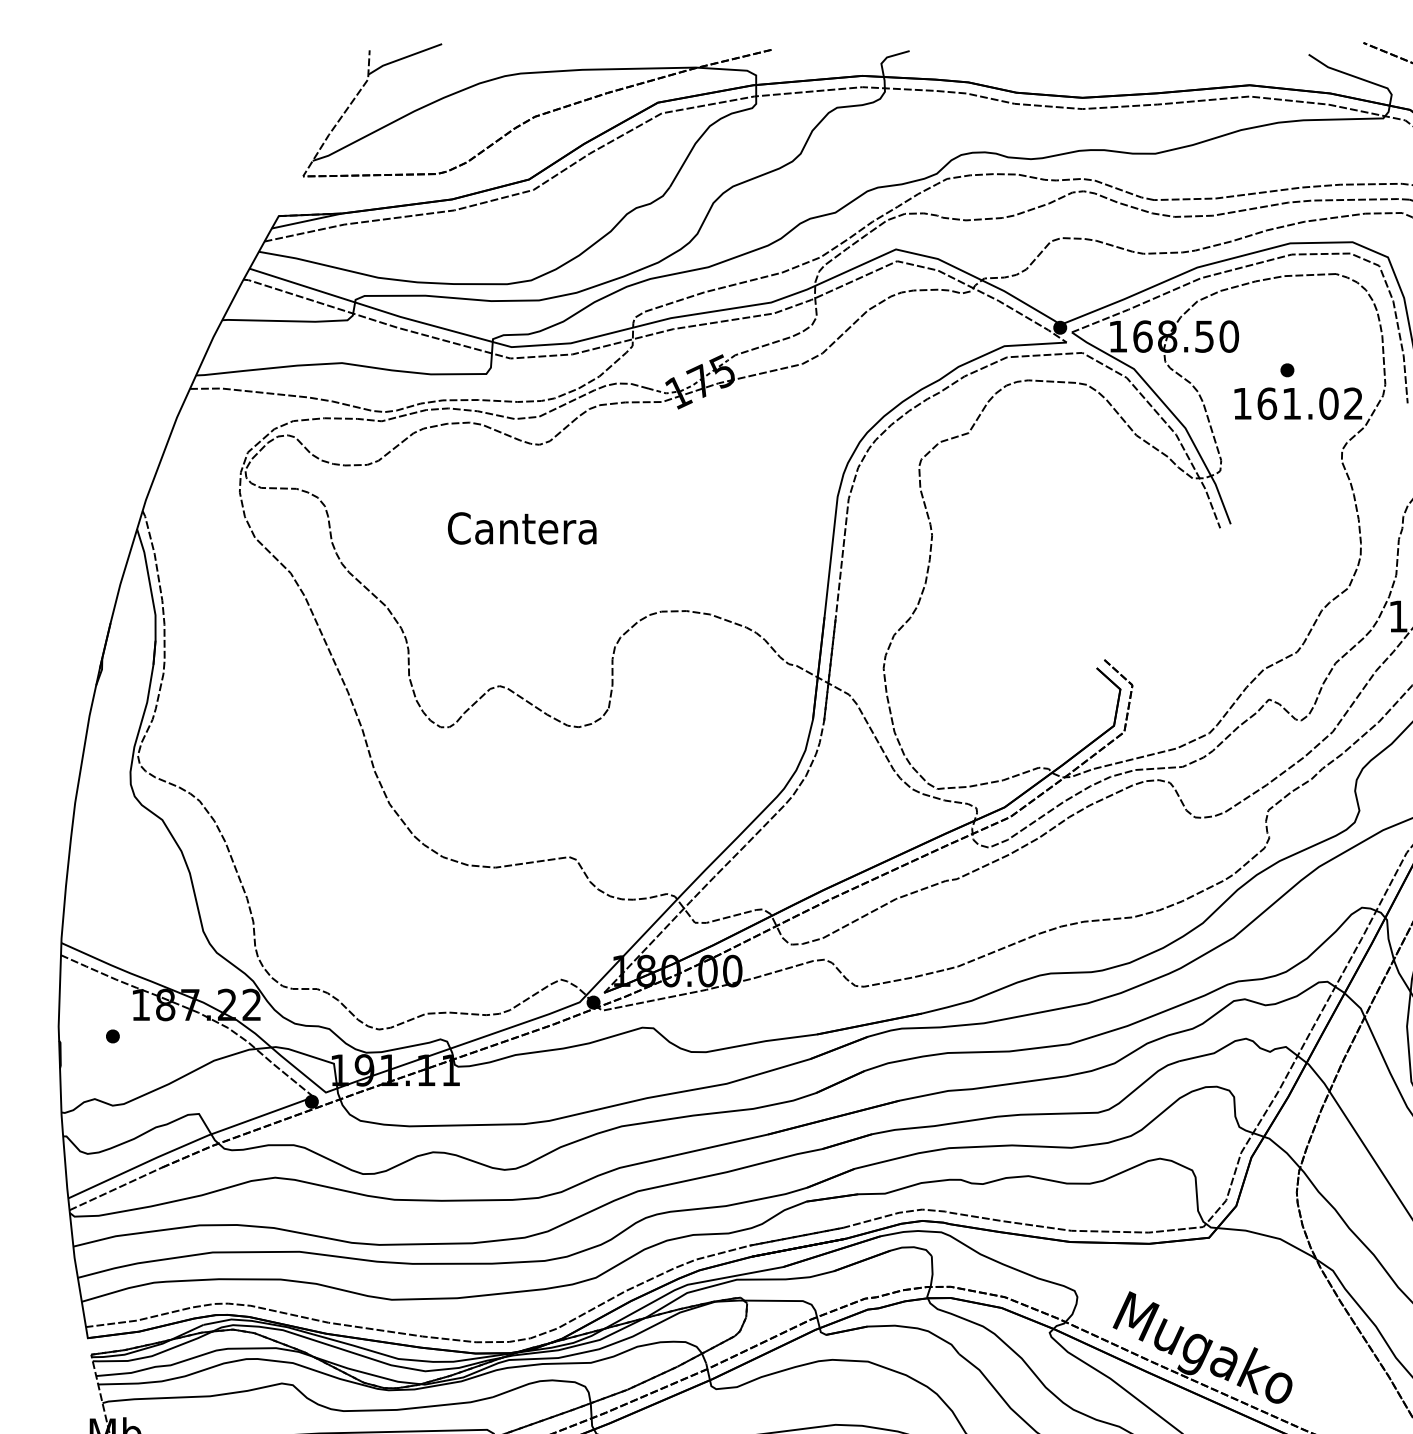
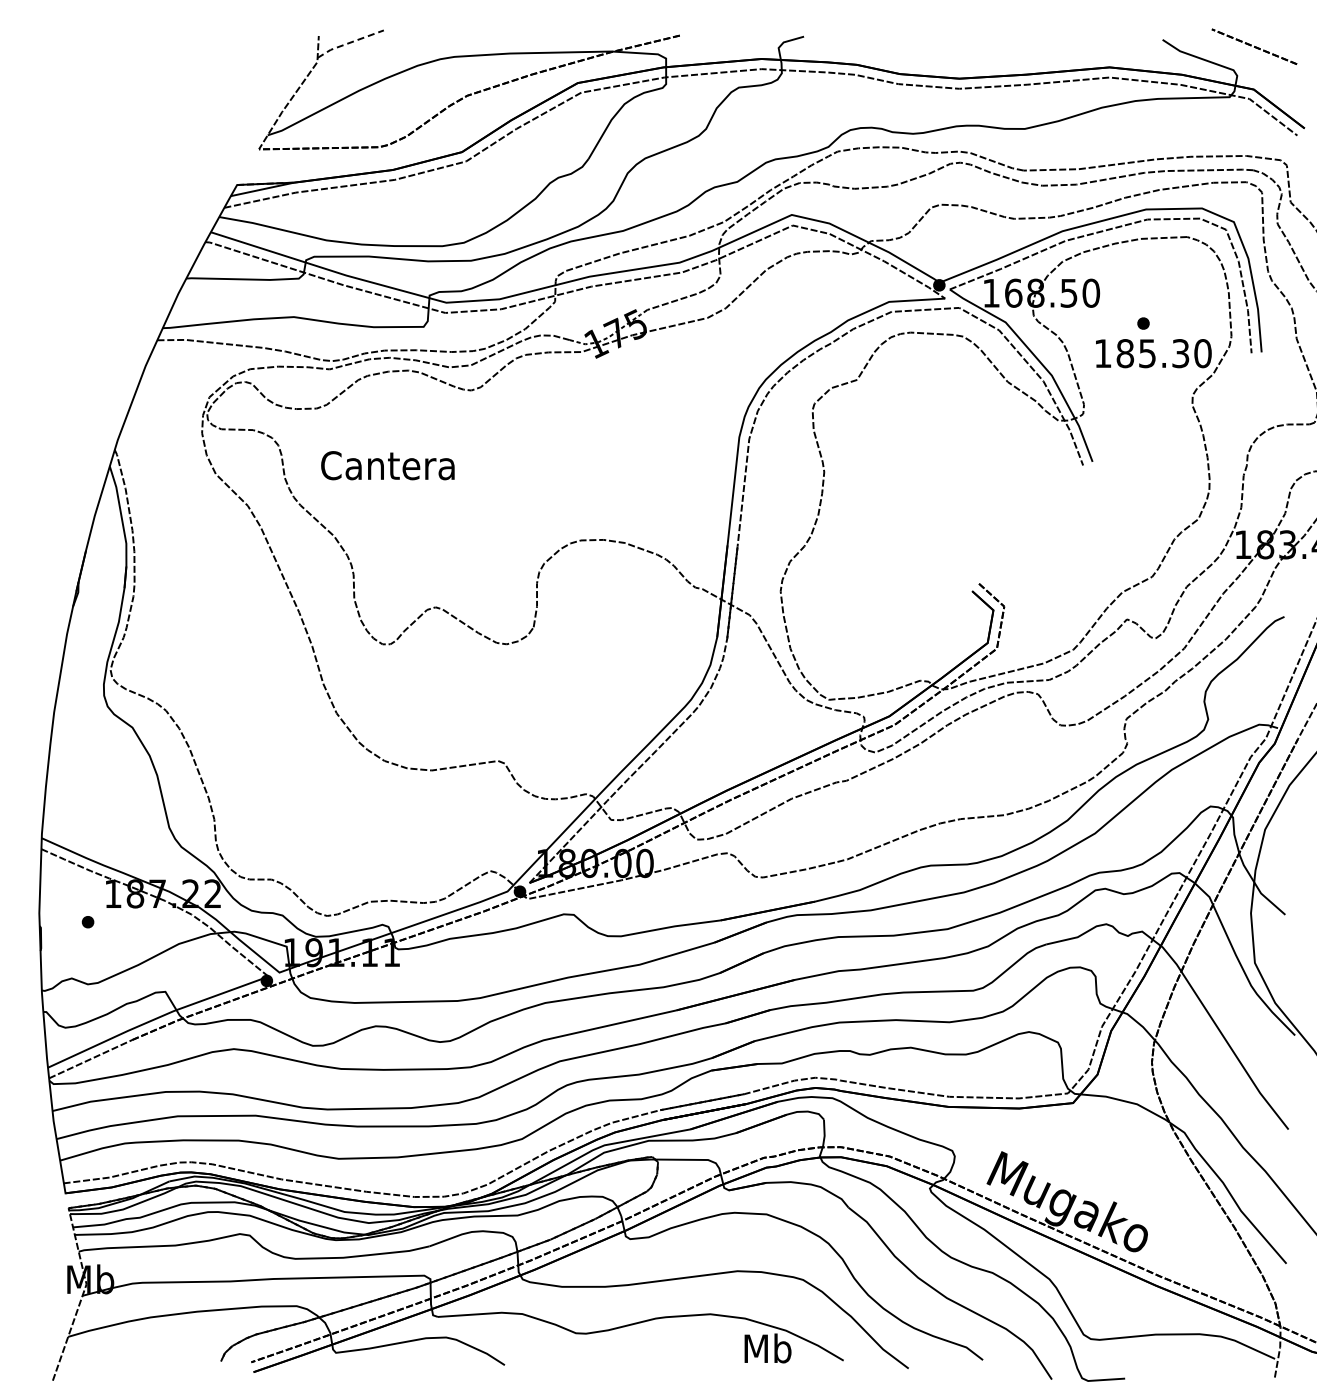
line: (403, 58) -> (349, 43), solid -> dashed
text: (1309, 403) -> (1163, 353), 161.02 -> 185.30
text: (521, 528) -> (387, 465), moved

